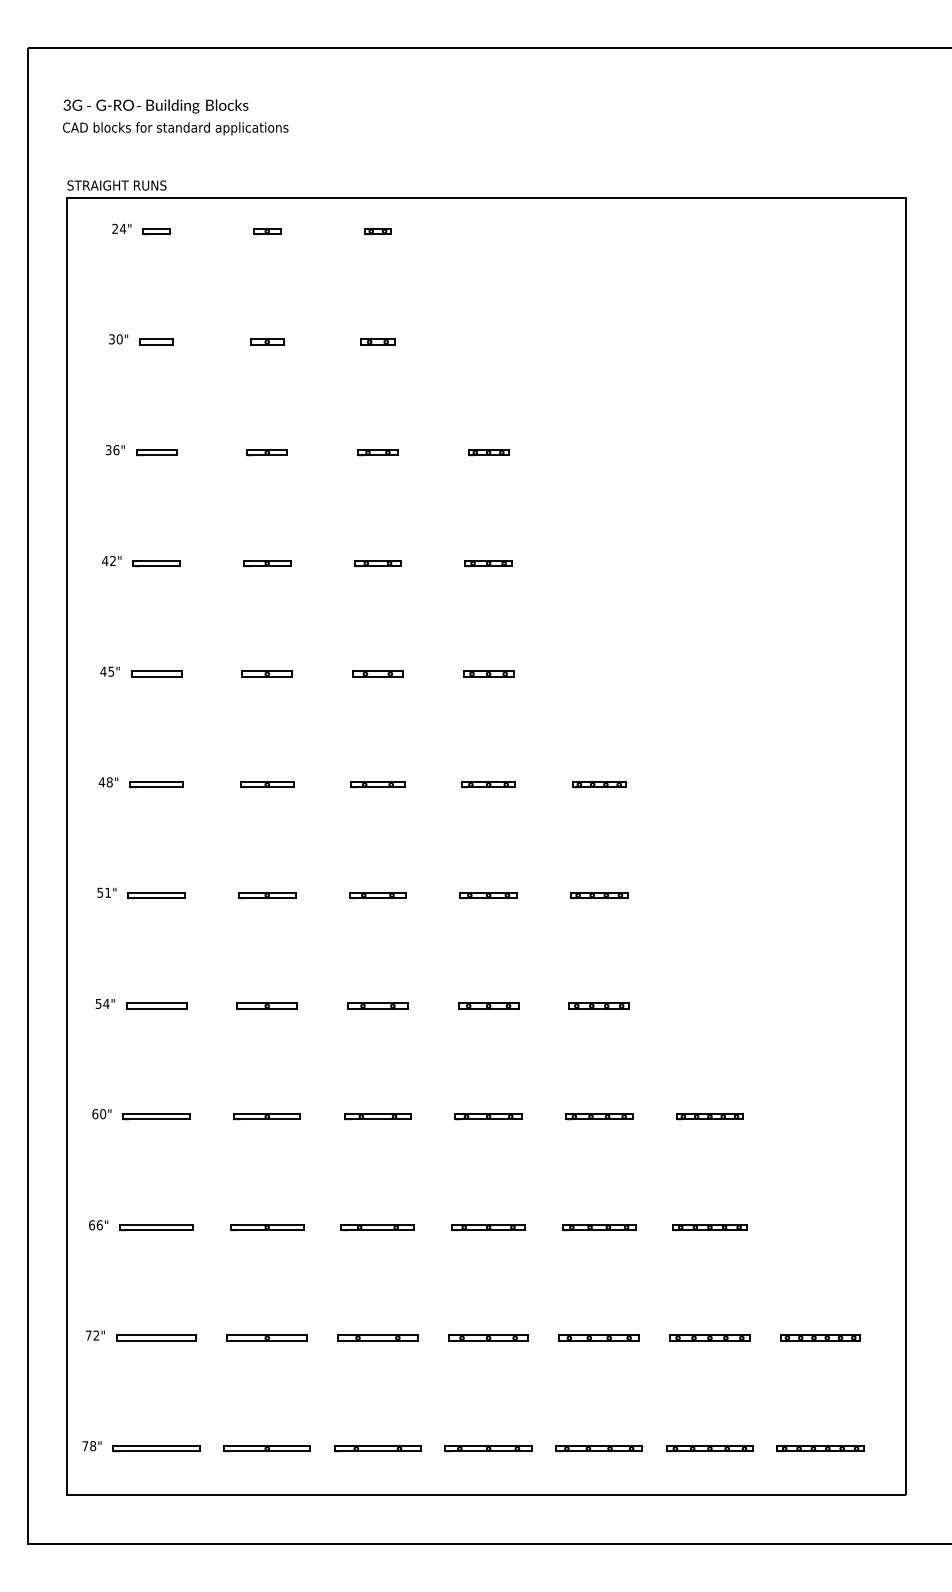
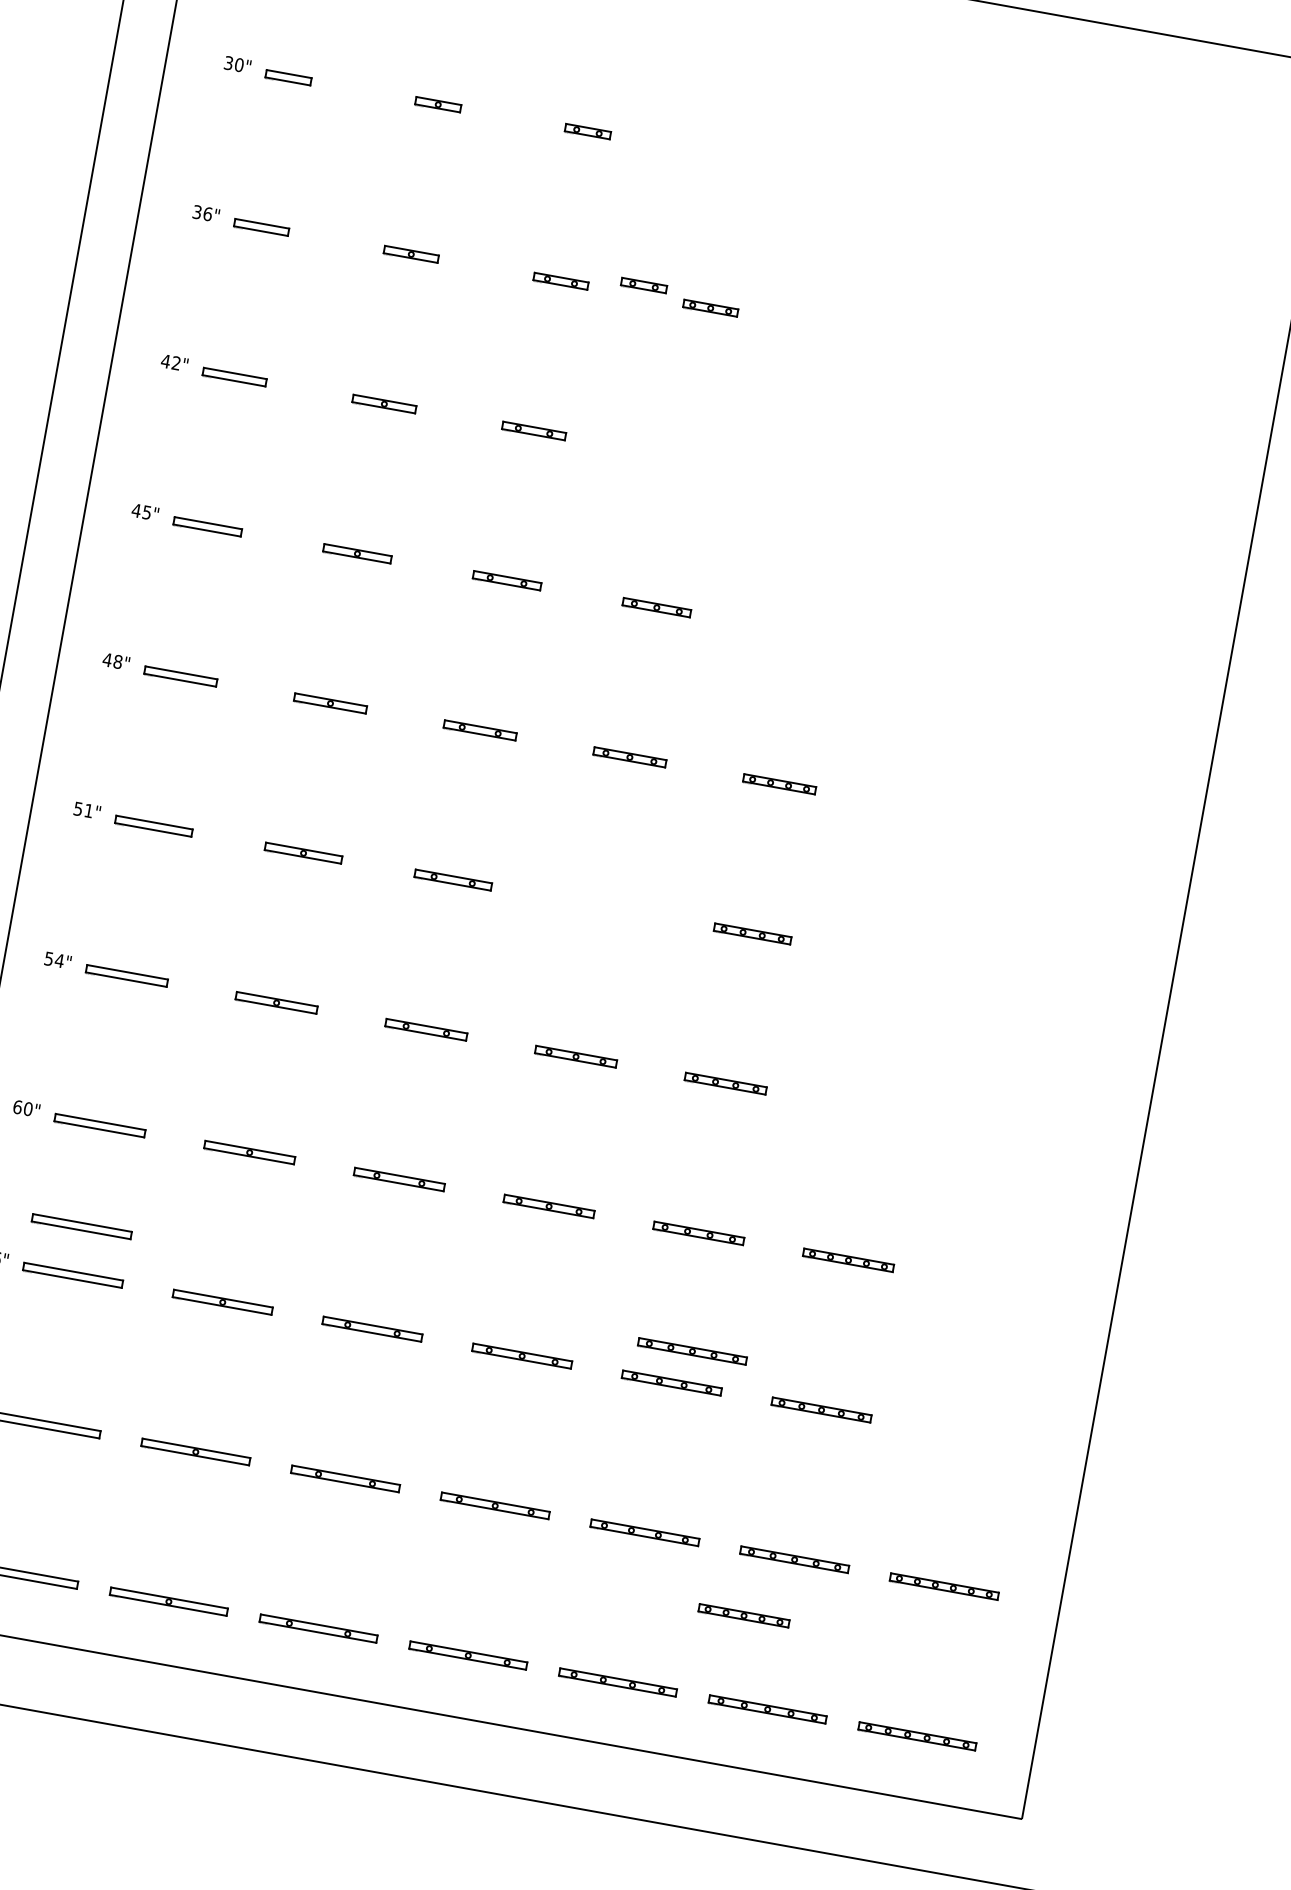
part: (437, 444) -> (643, 284), added
part: (488, 563) -> (683, 458), removed
part: (488, 895) -> (602, 907), removed
part: (156, 1191) -> (81, 1226), added
part: (609, 1201) -> (691, 1350), added
part: (680, 1384) -> (743, 1615), added

